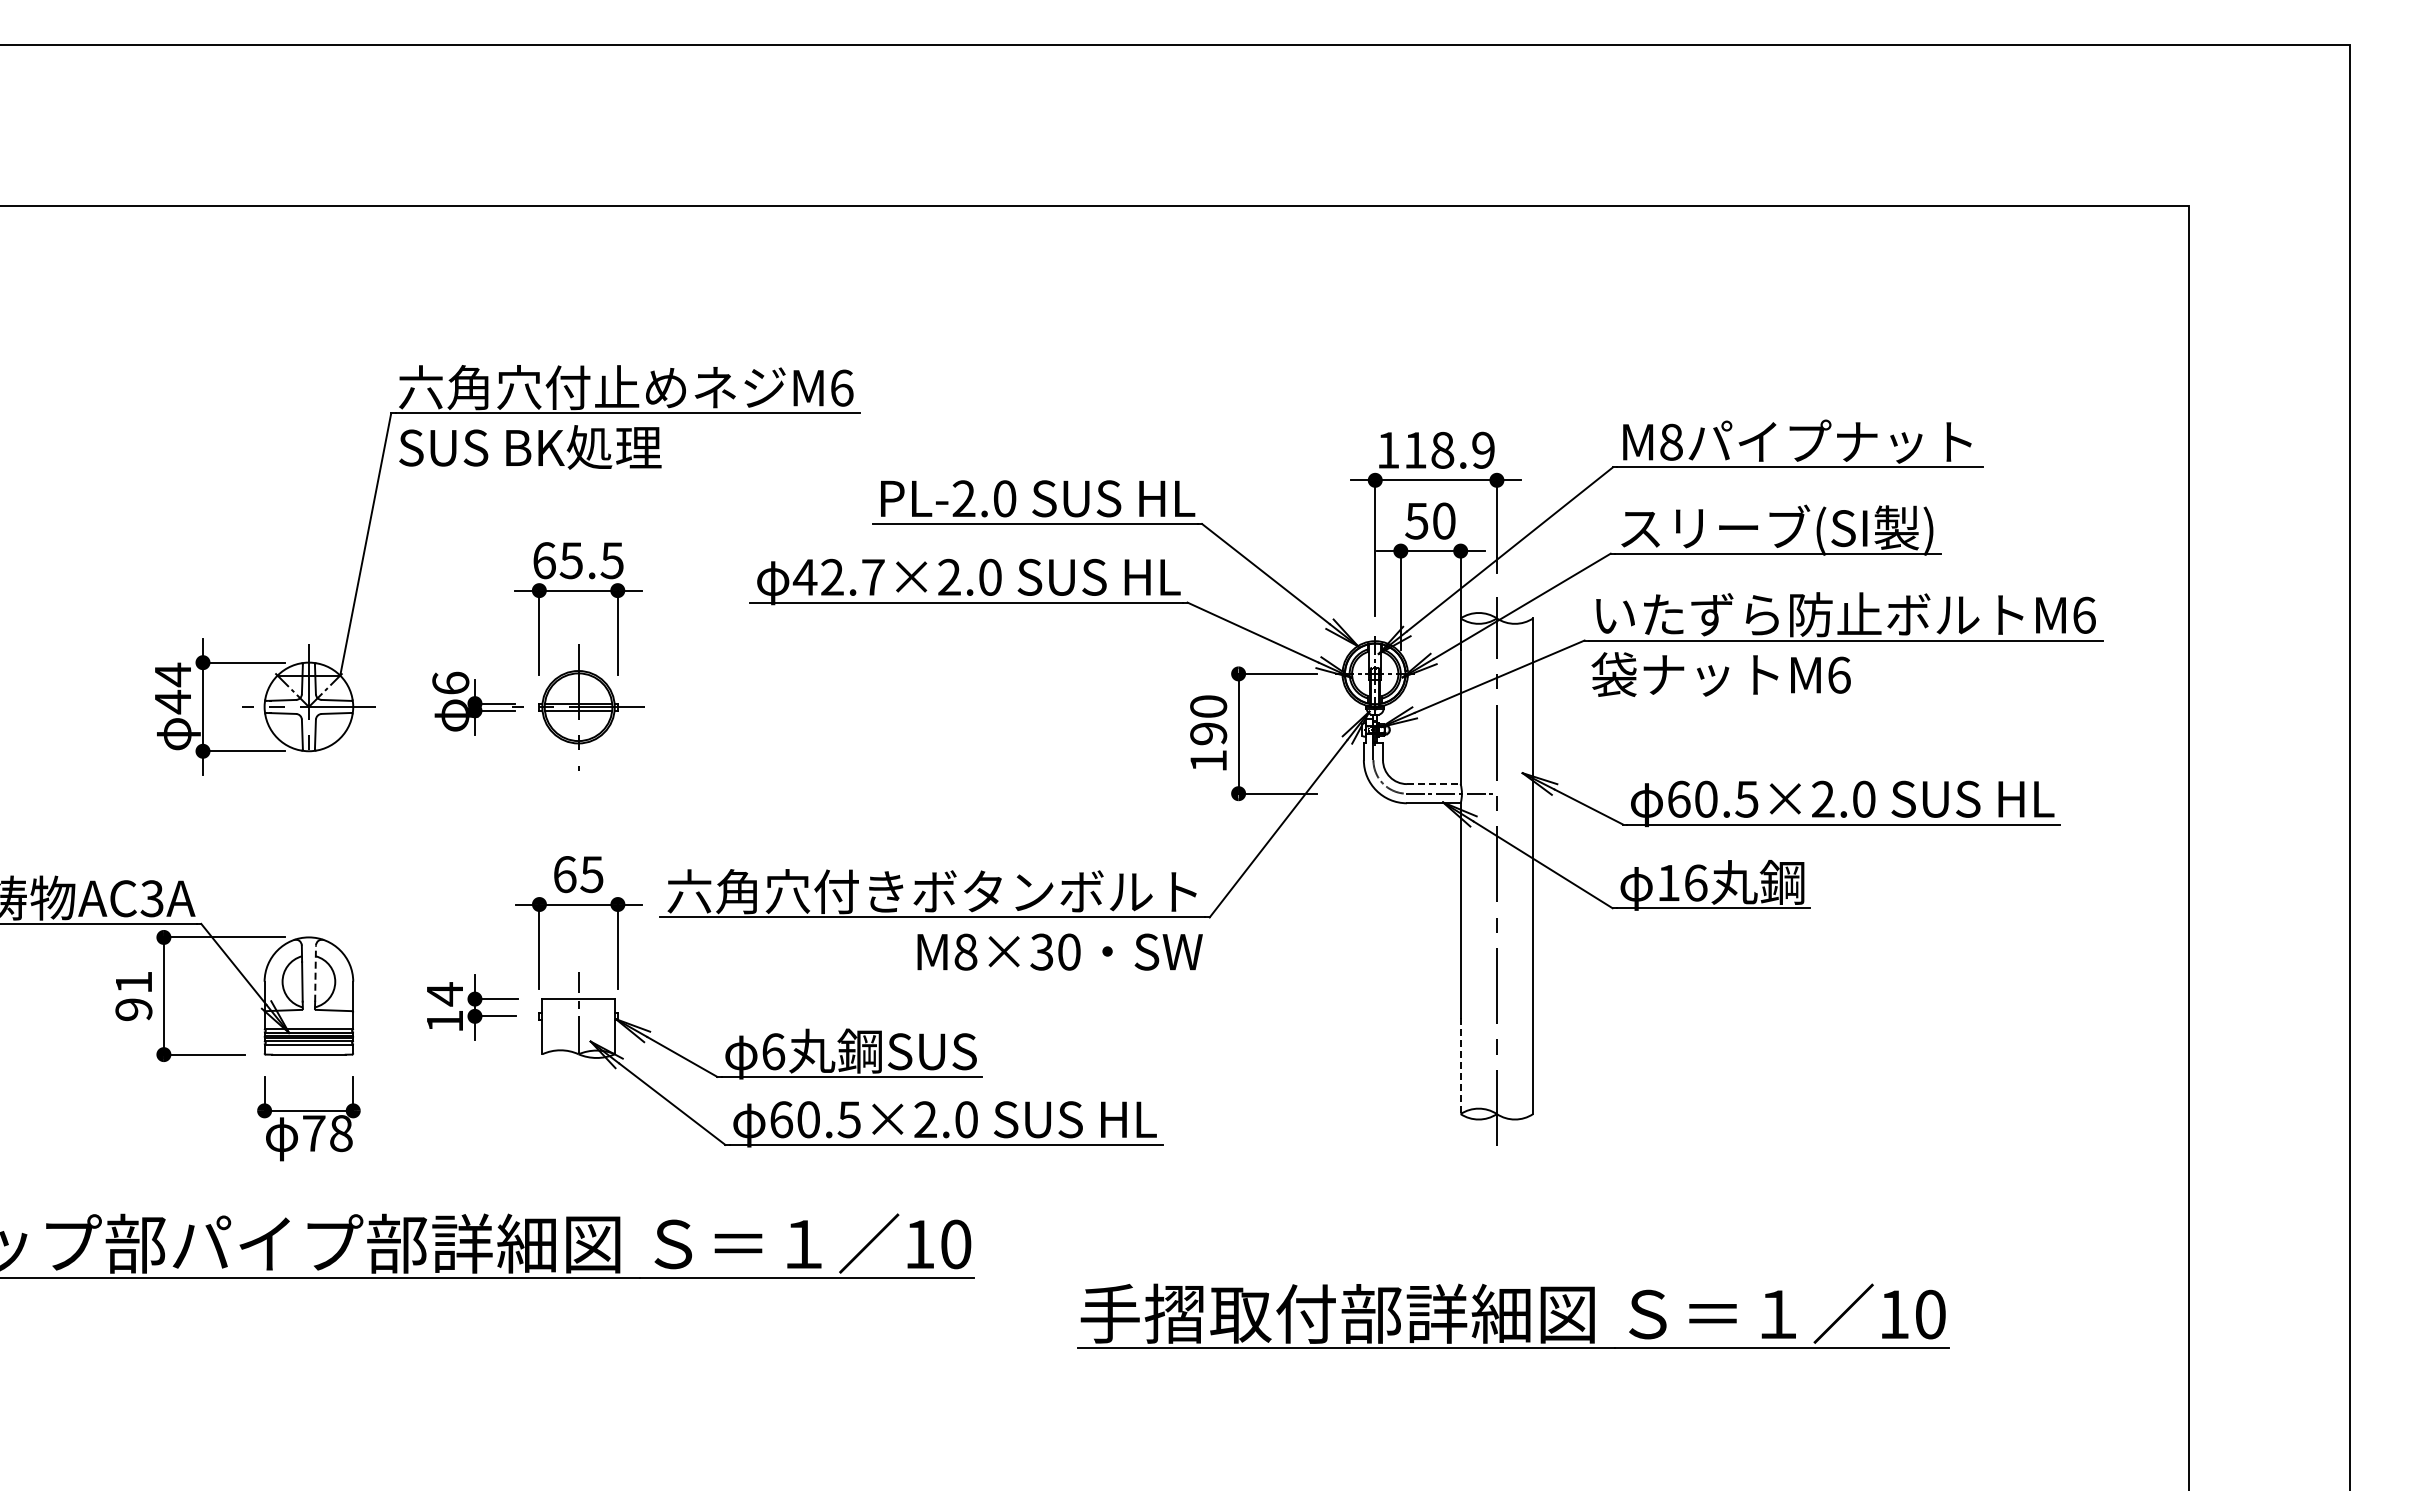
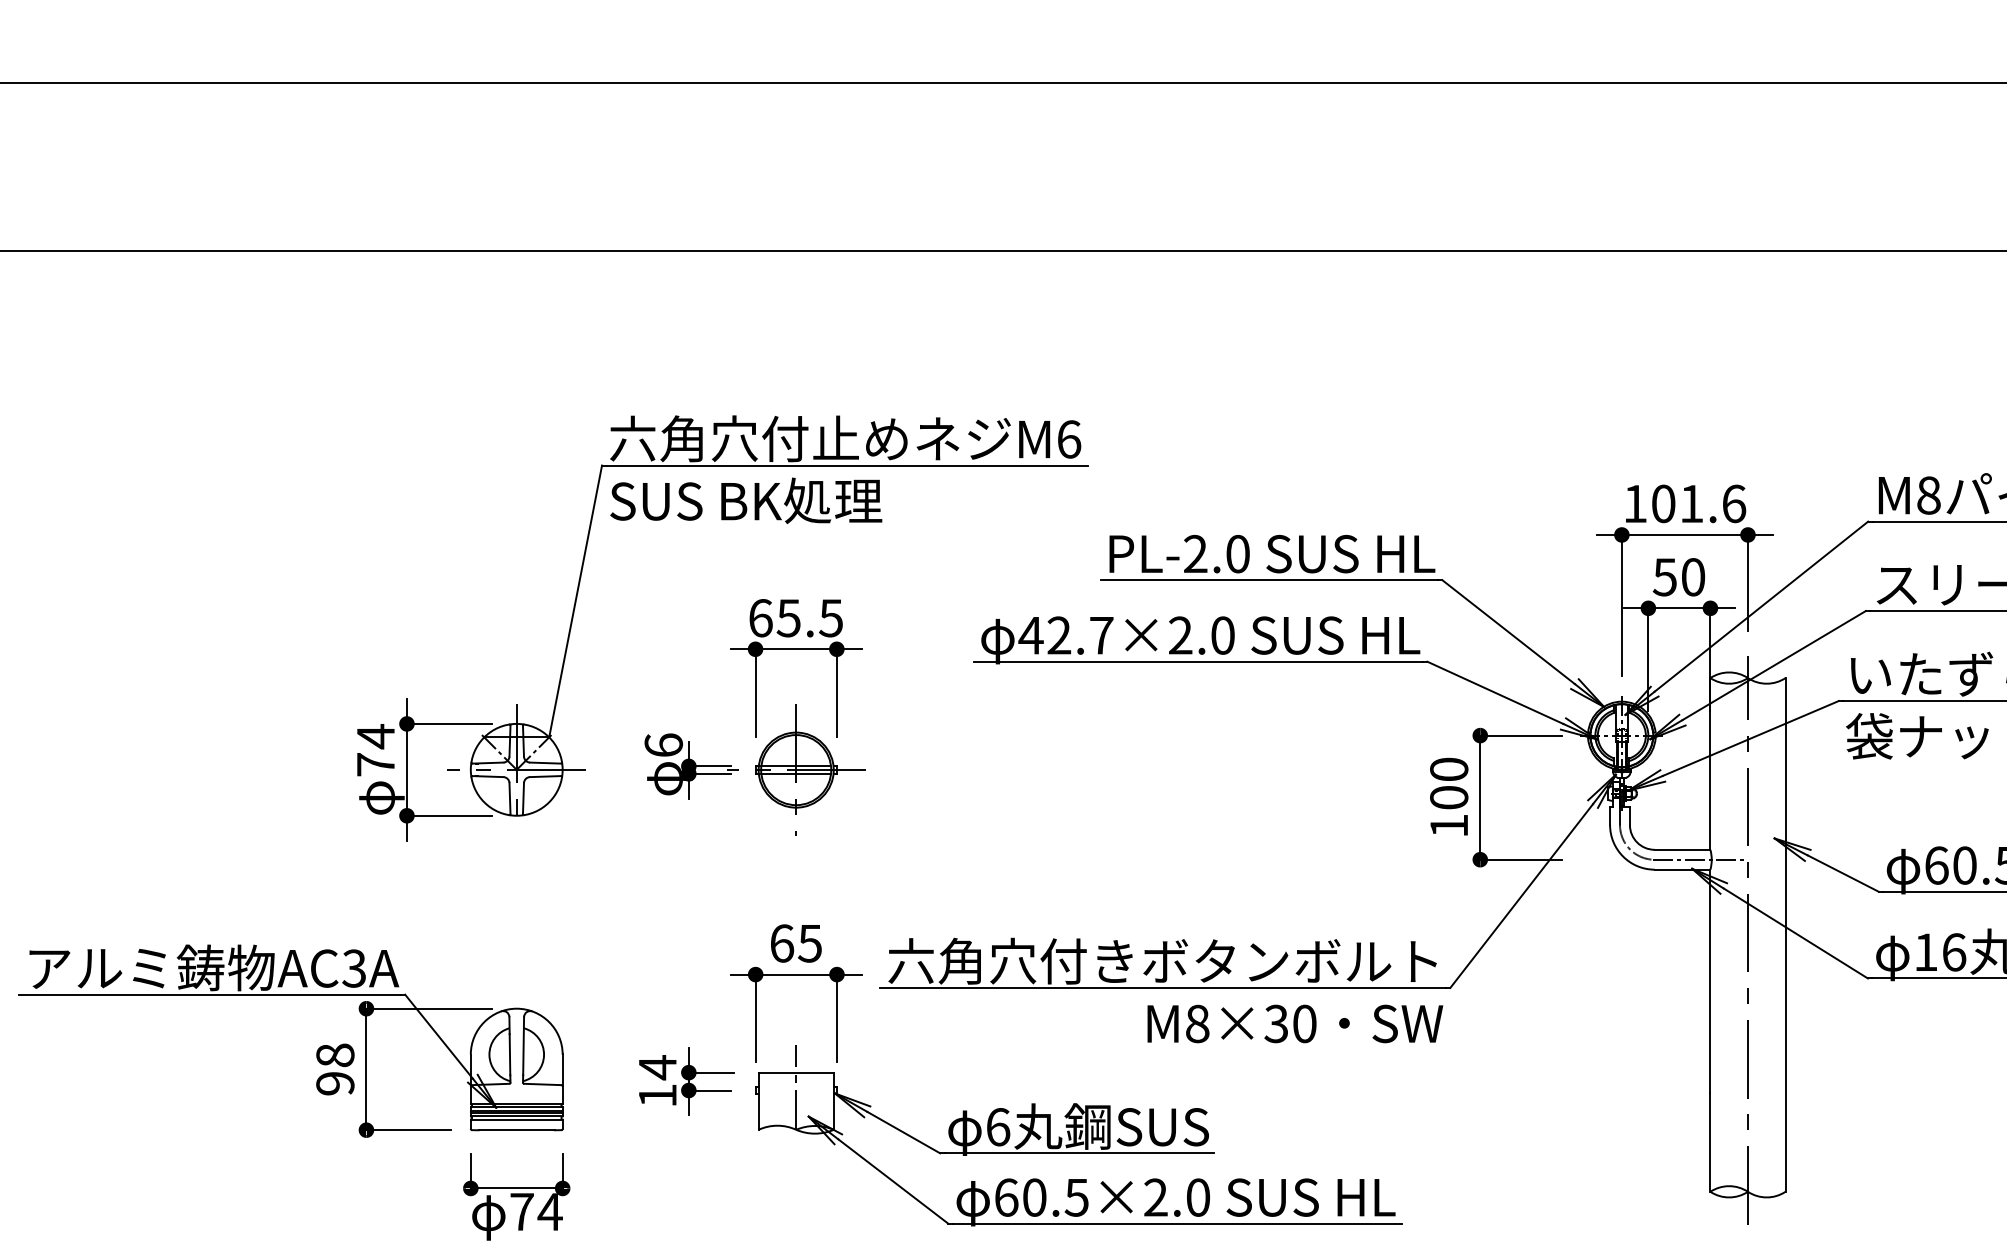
text: (1449, 449) -> (1698, 503), 118.9 -> 101.6
text: (172, 701) -> (375, 764), 44 -> 74
text: (1208, 733) -> (1449, 797), 190 -> 100
line: (1433, 784) -> (1682, 850), dashed -> solid
line: (315, 973) -> (523, 1046), dashed -> solid
text: (133, 982) -> (334, 1055), 91 -> 98
line: (1460, 1066) -> (1710, 1142), dashed -> solid
text: (340, 1133) -> (549, 1211), 78 -> 74

